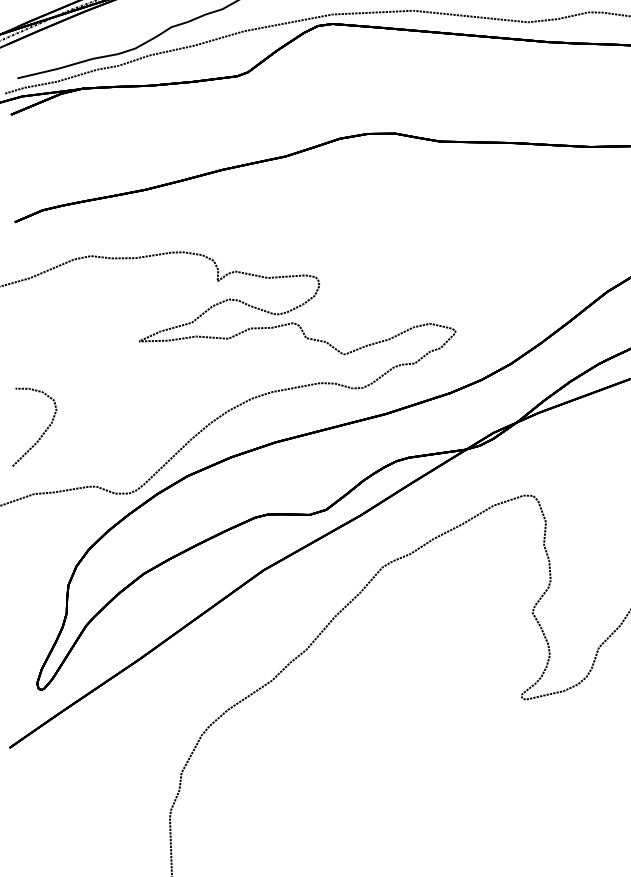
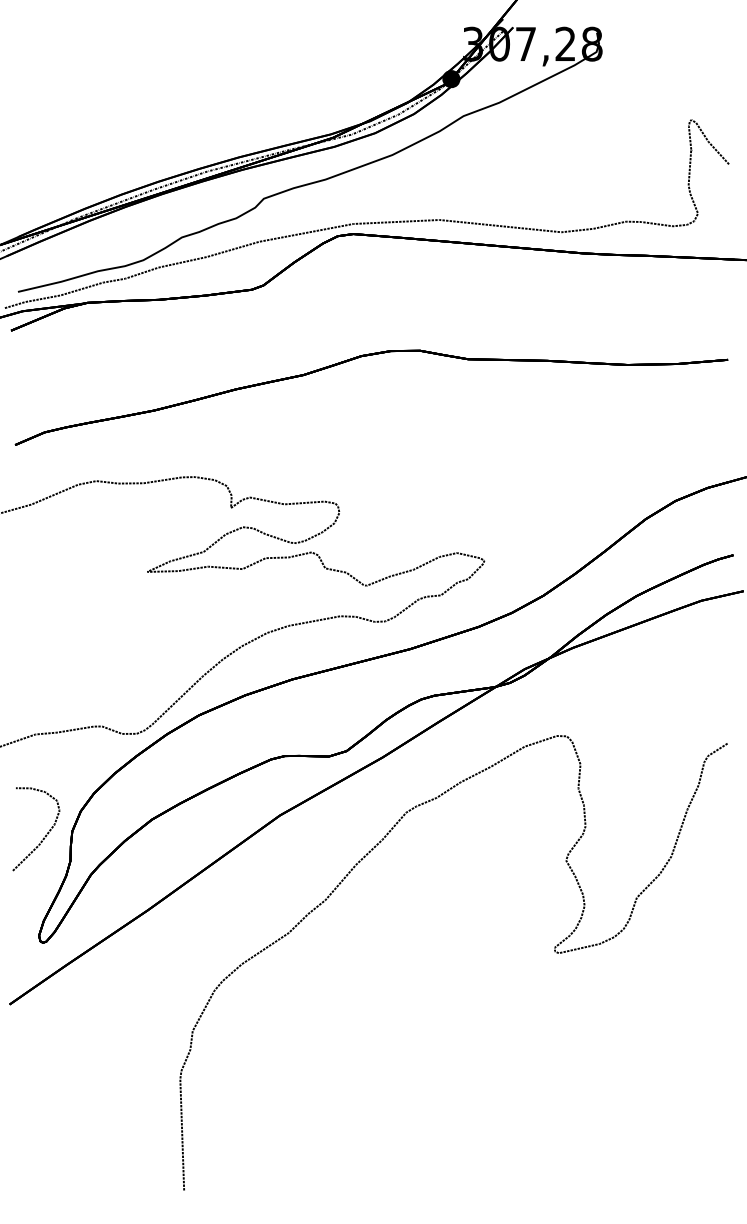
curve: (42, 434) -> (44, 836), moved

